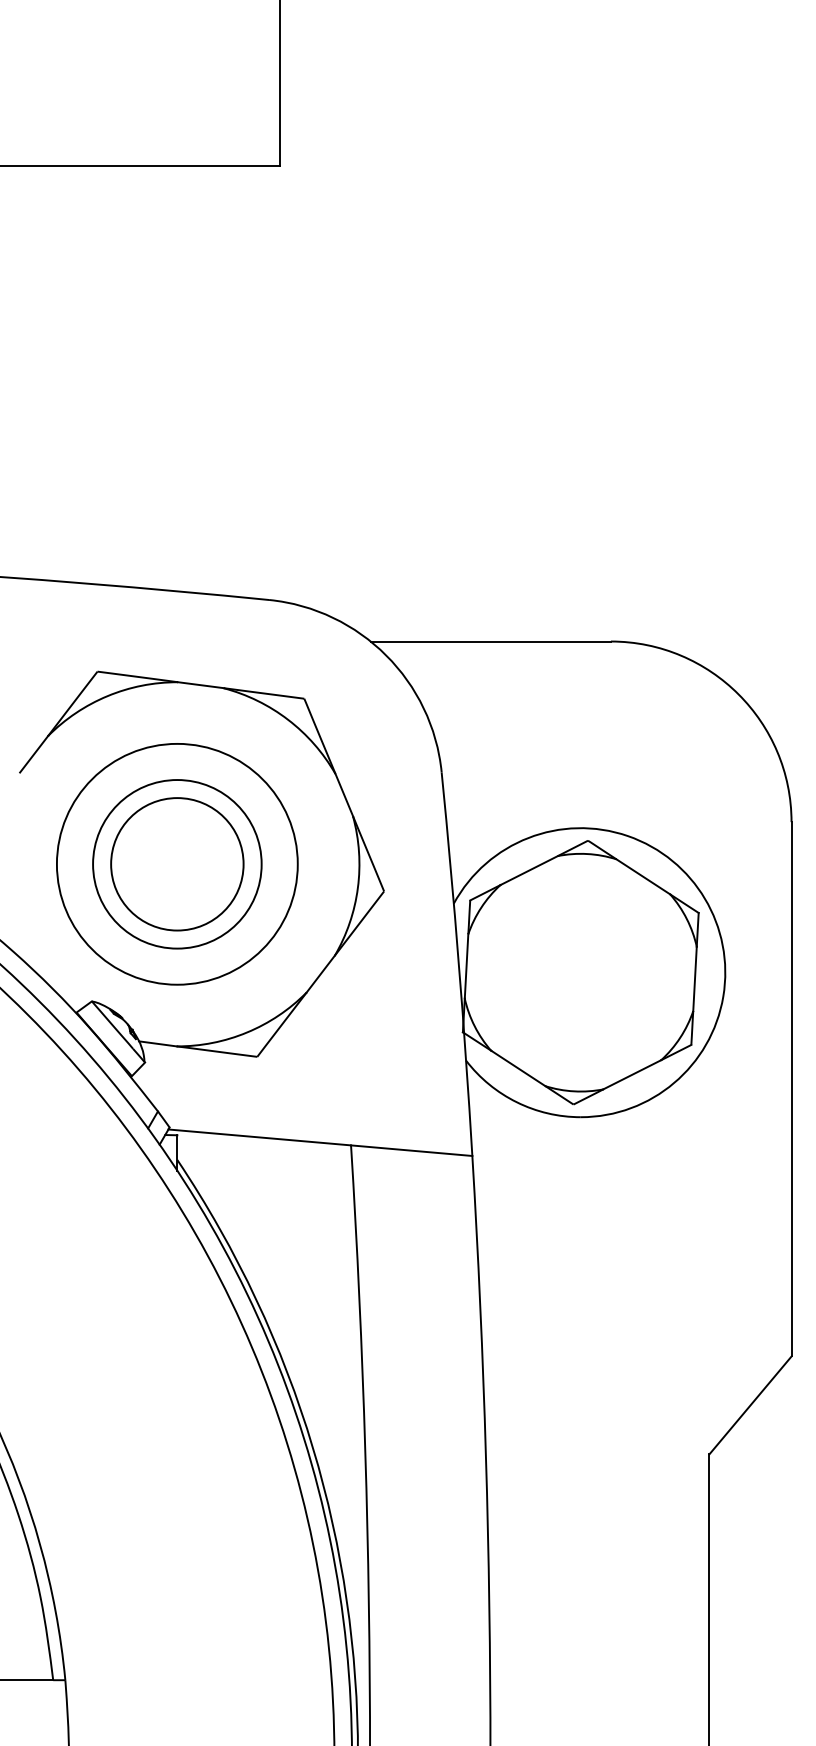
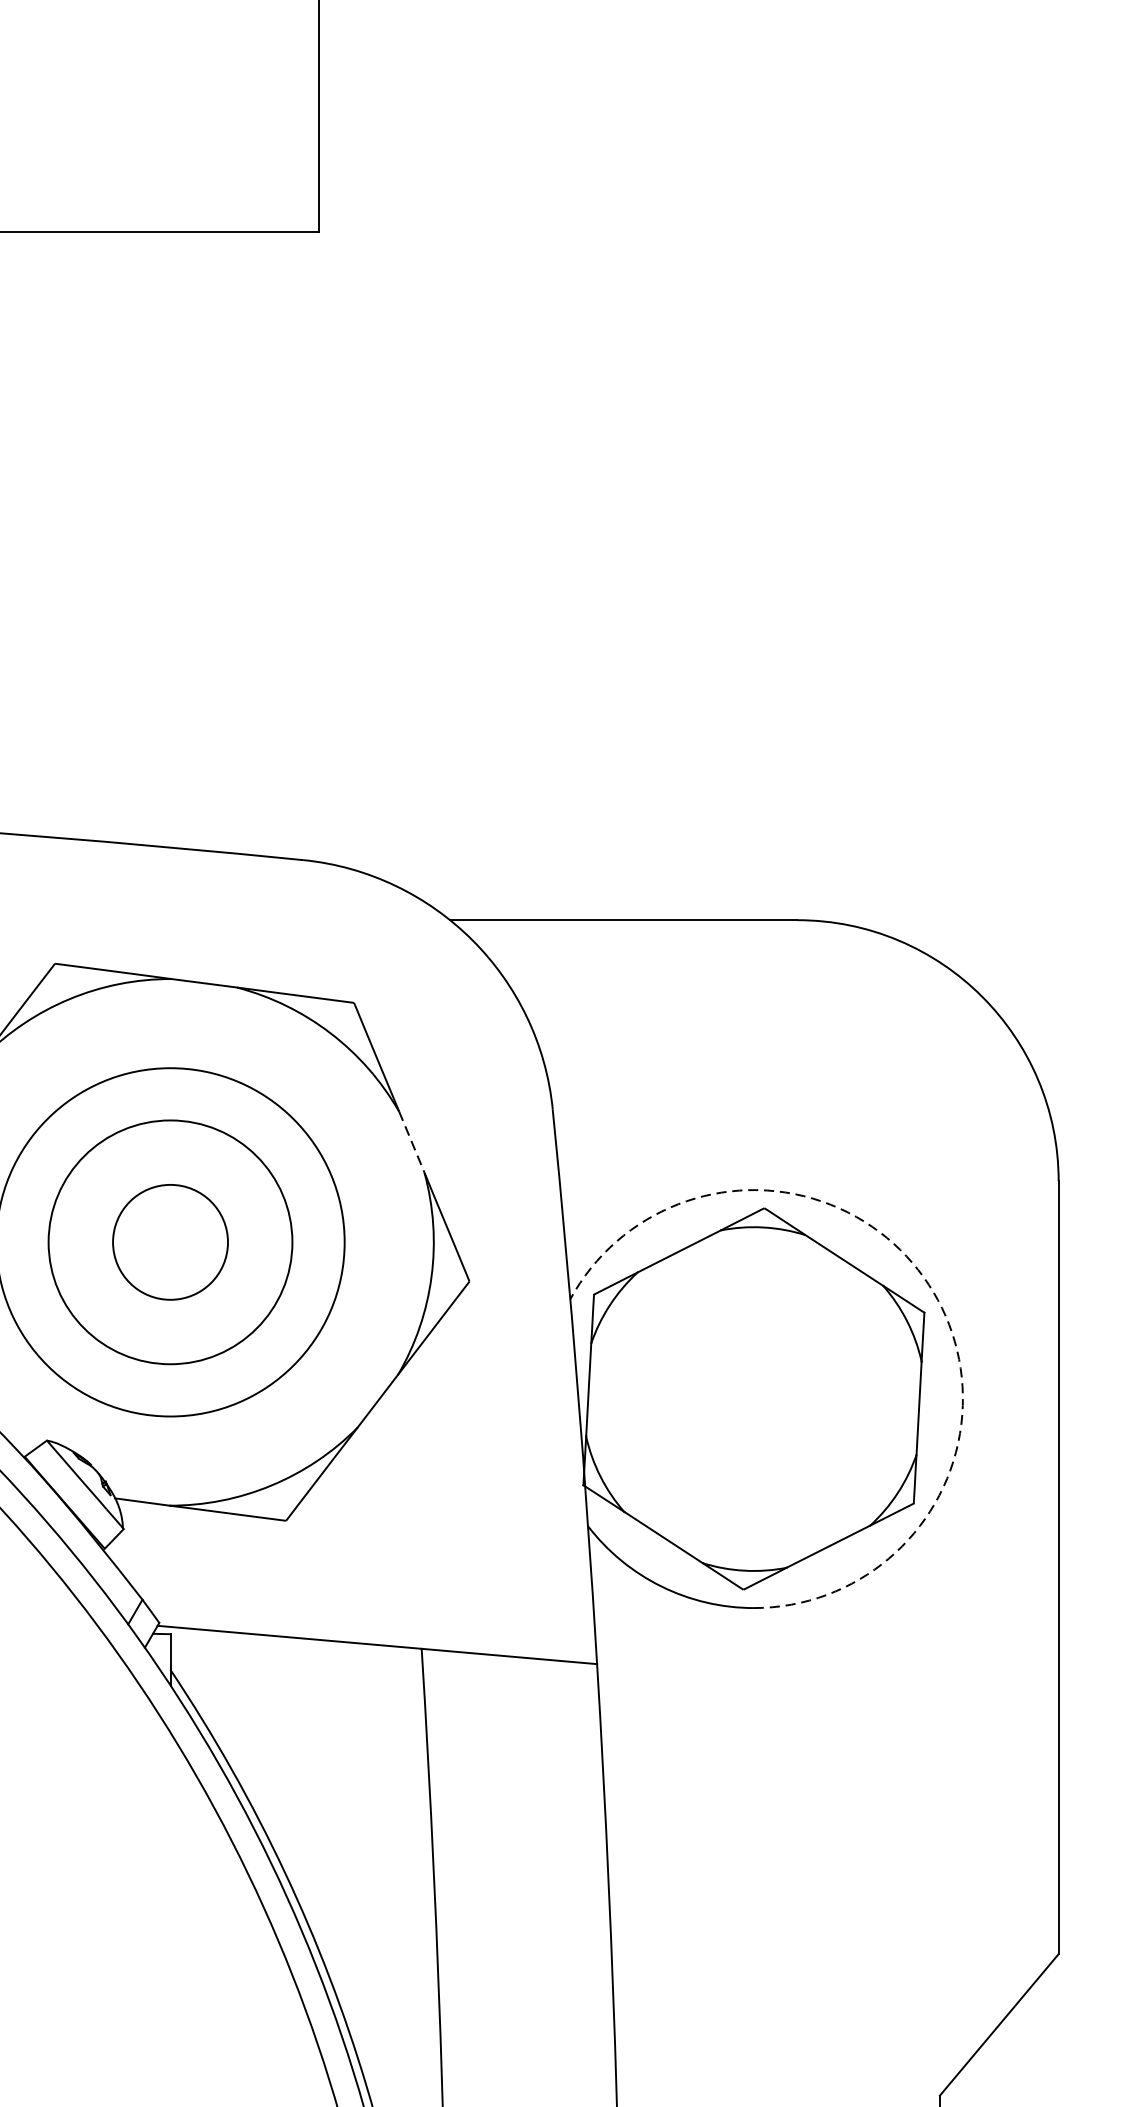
line: (344, 795) -> (412, 1142), solid -> dashed
circle: (177, 864) -> (170, 1242), size x0.6
arc: (705, 898) -> (934, 1291), solid -> dashed

